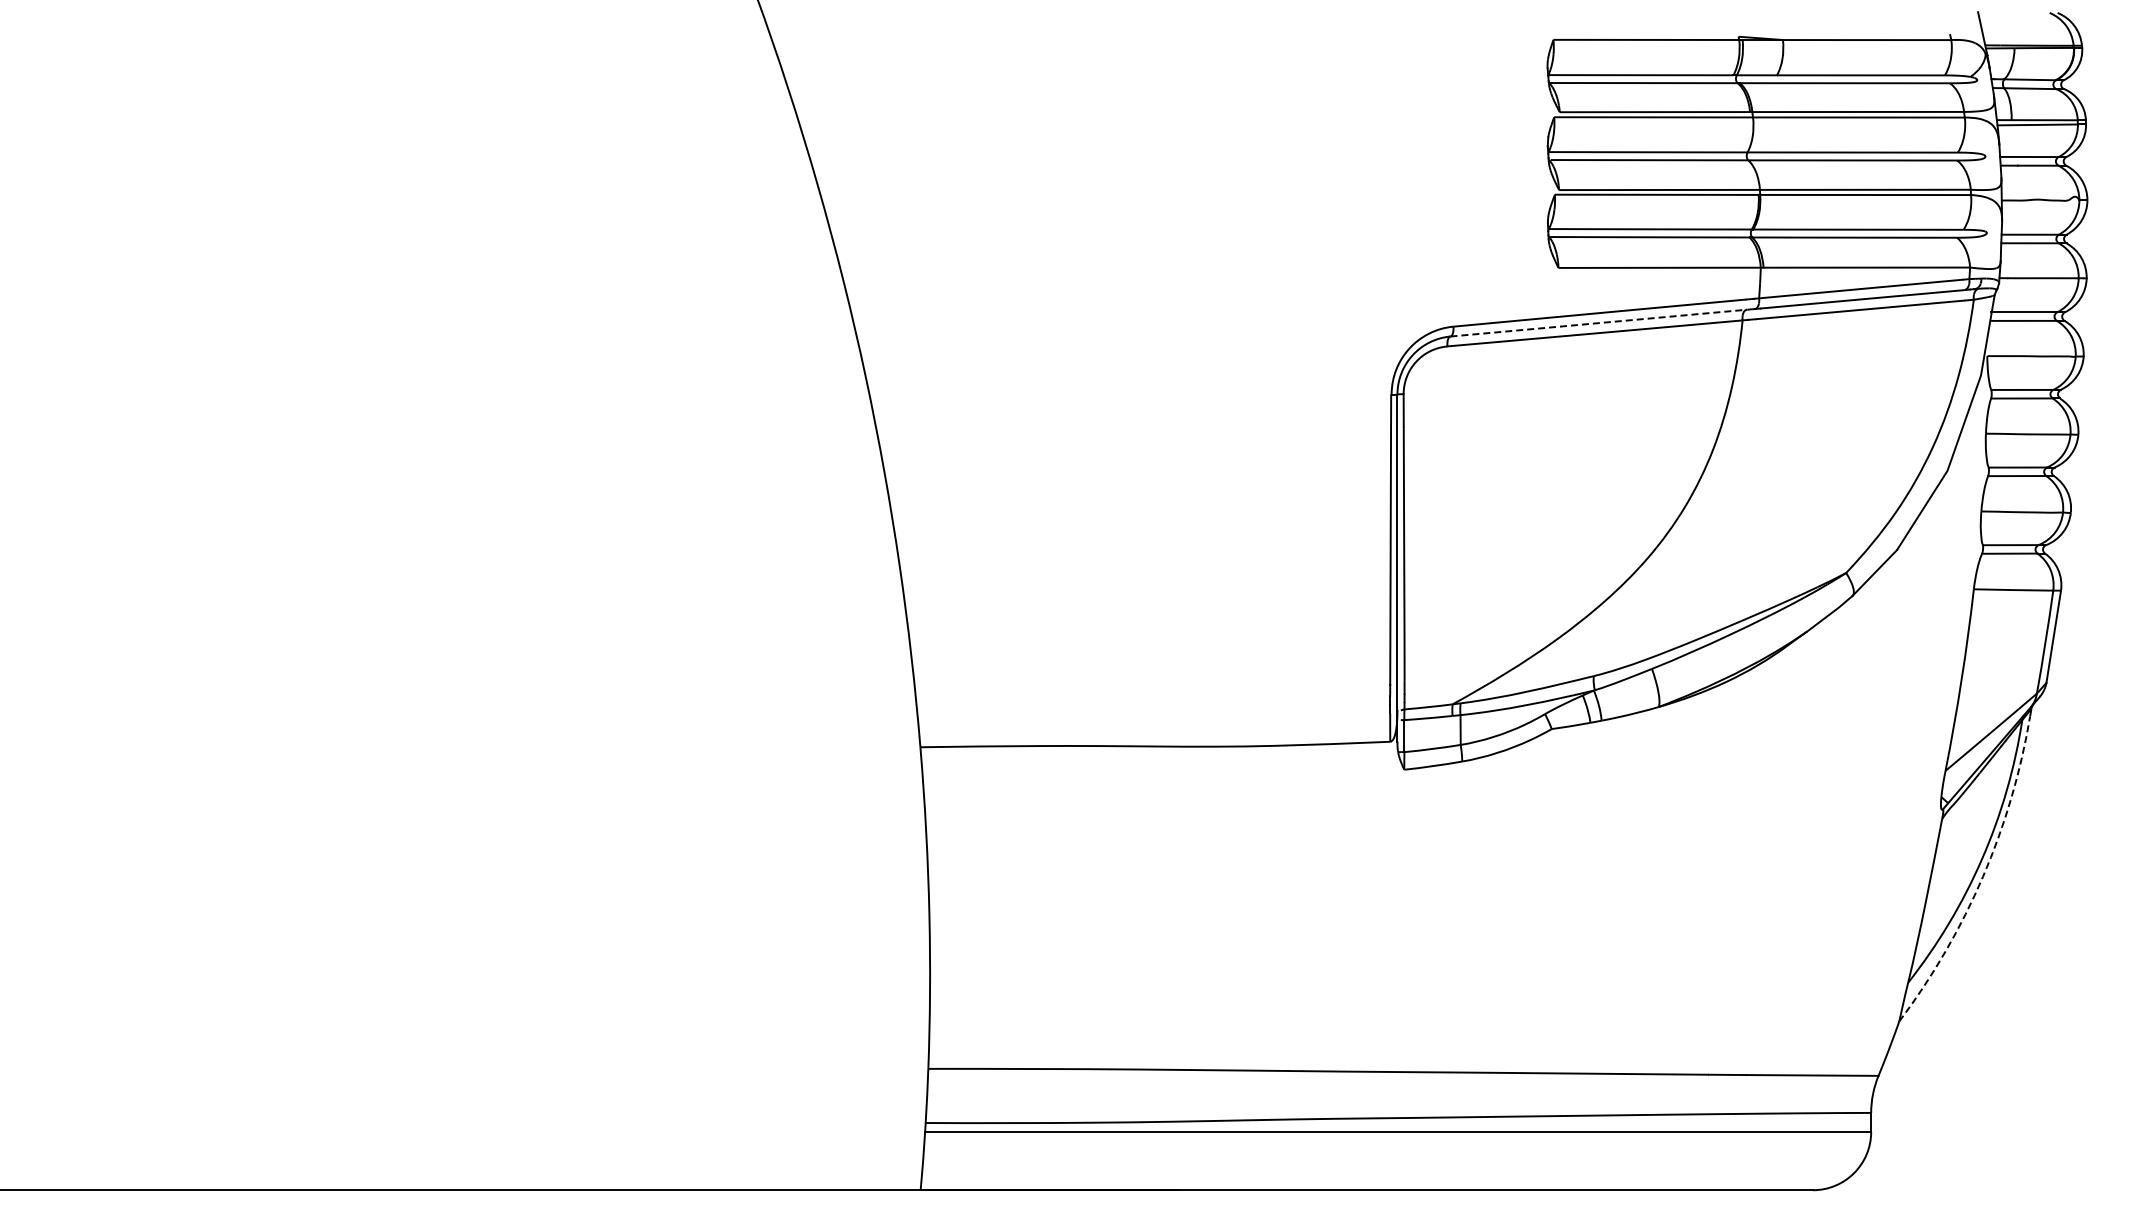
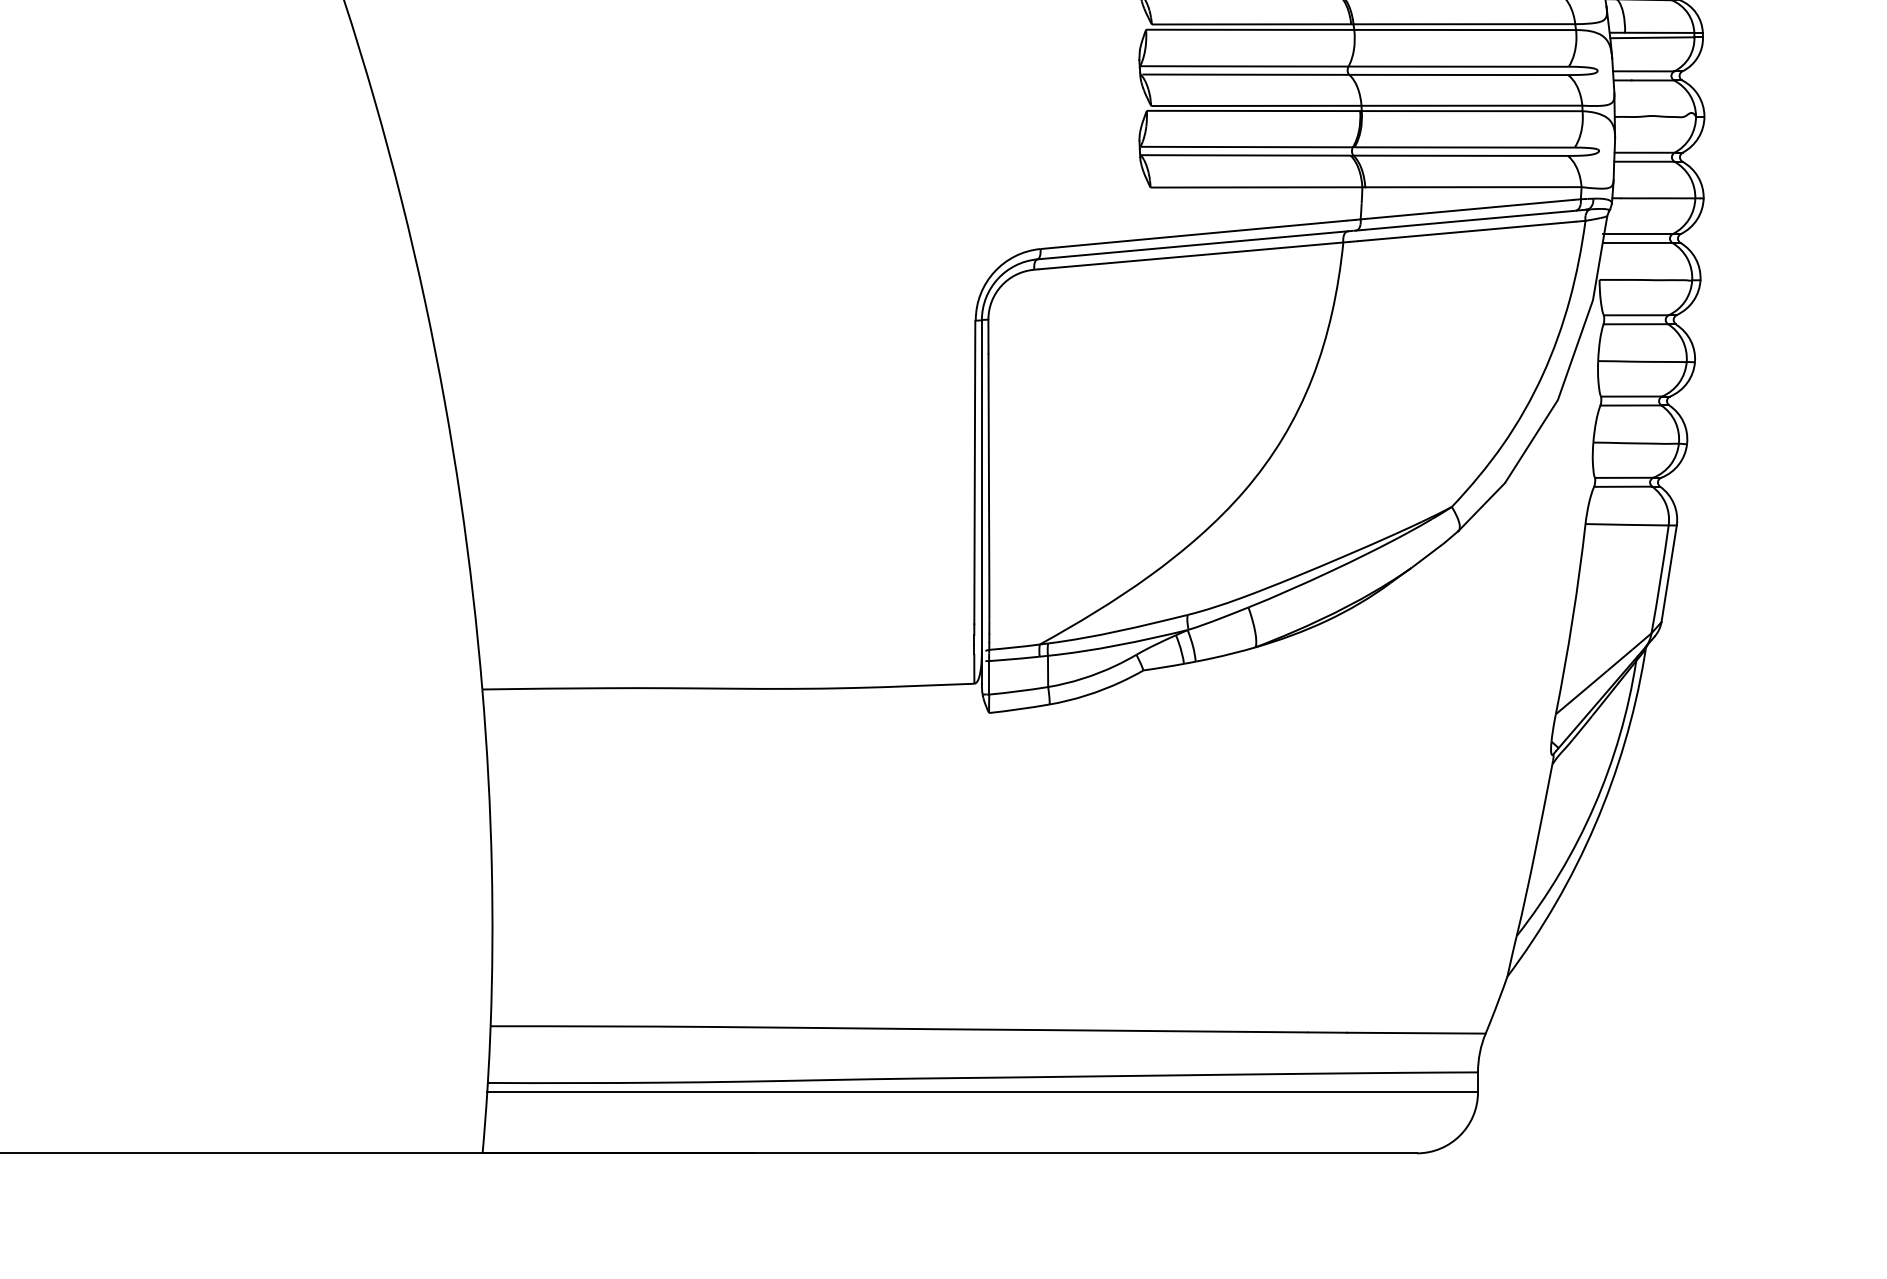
line: (1598, 323) -> (1192, 245), dashed -> solid
arc: (1983, 876) -> (1595, 824), dashed -> solid

